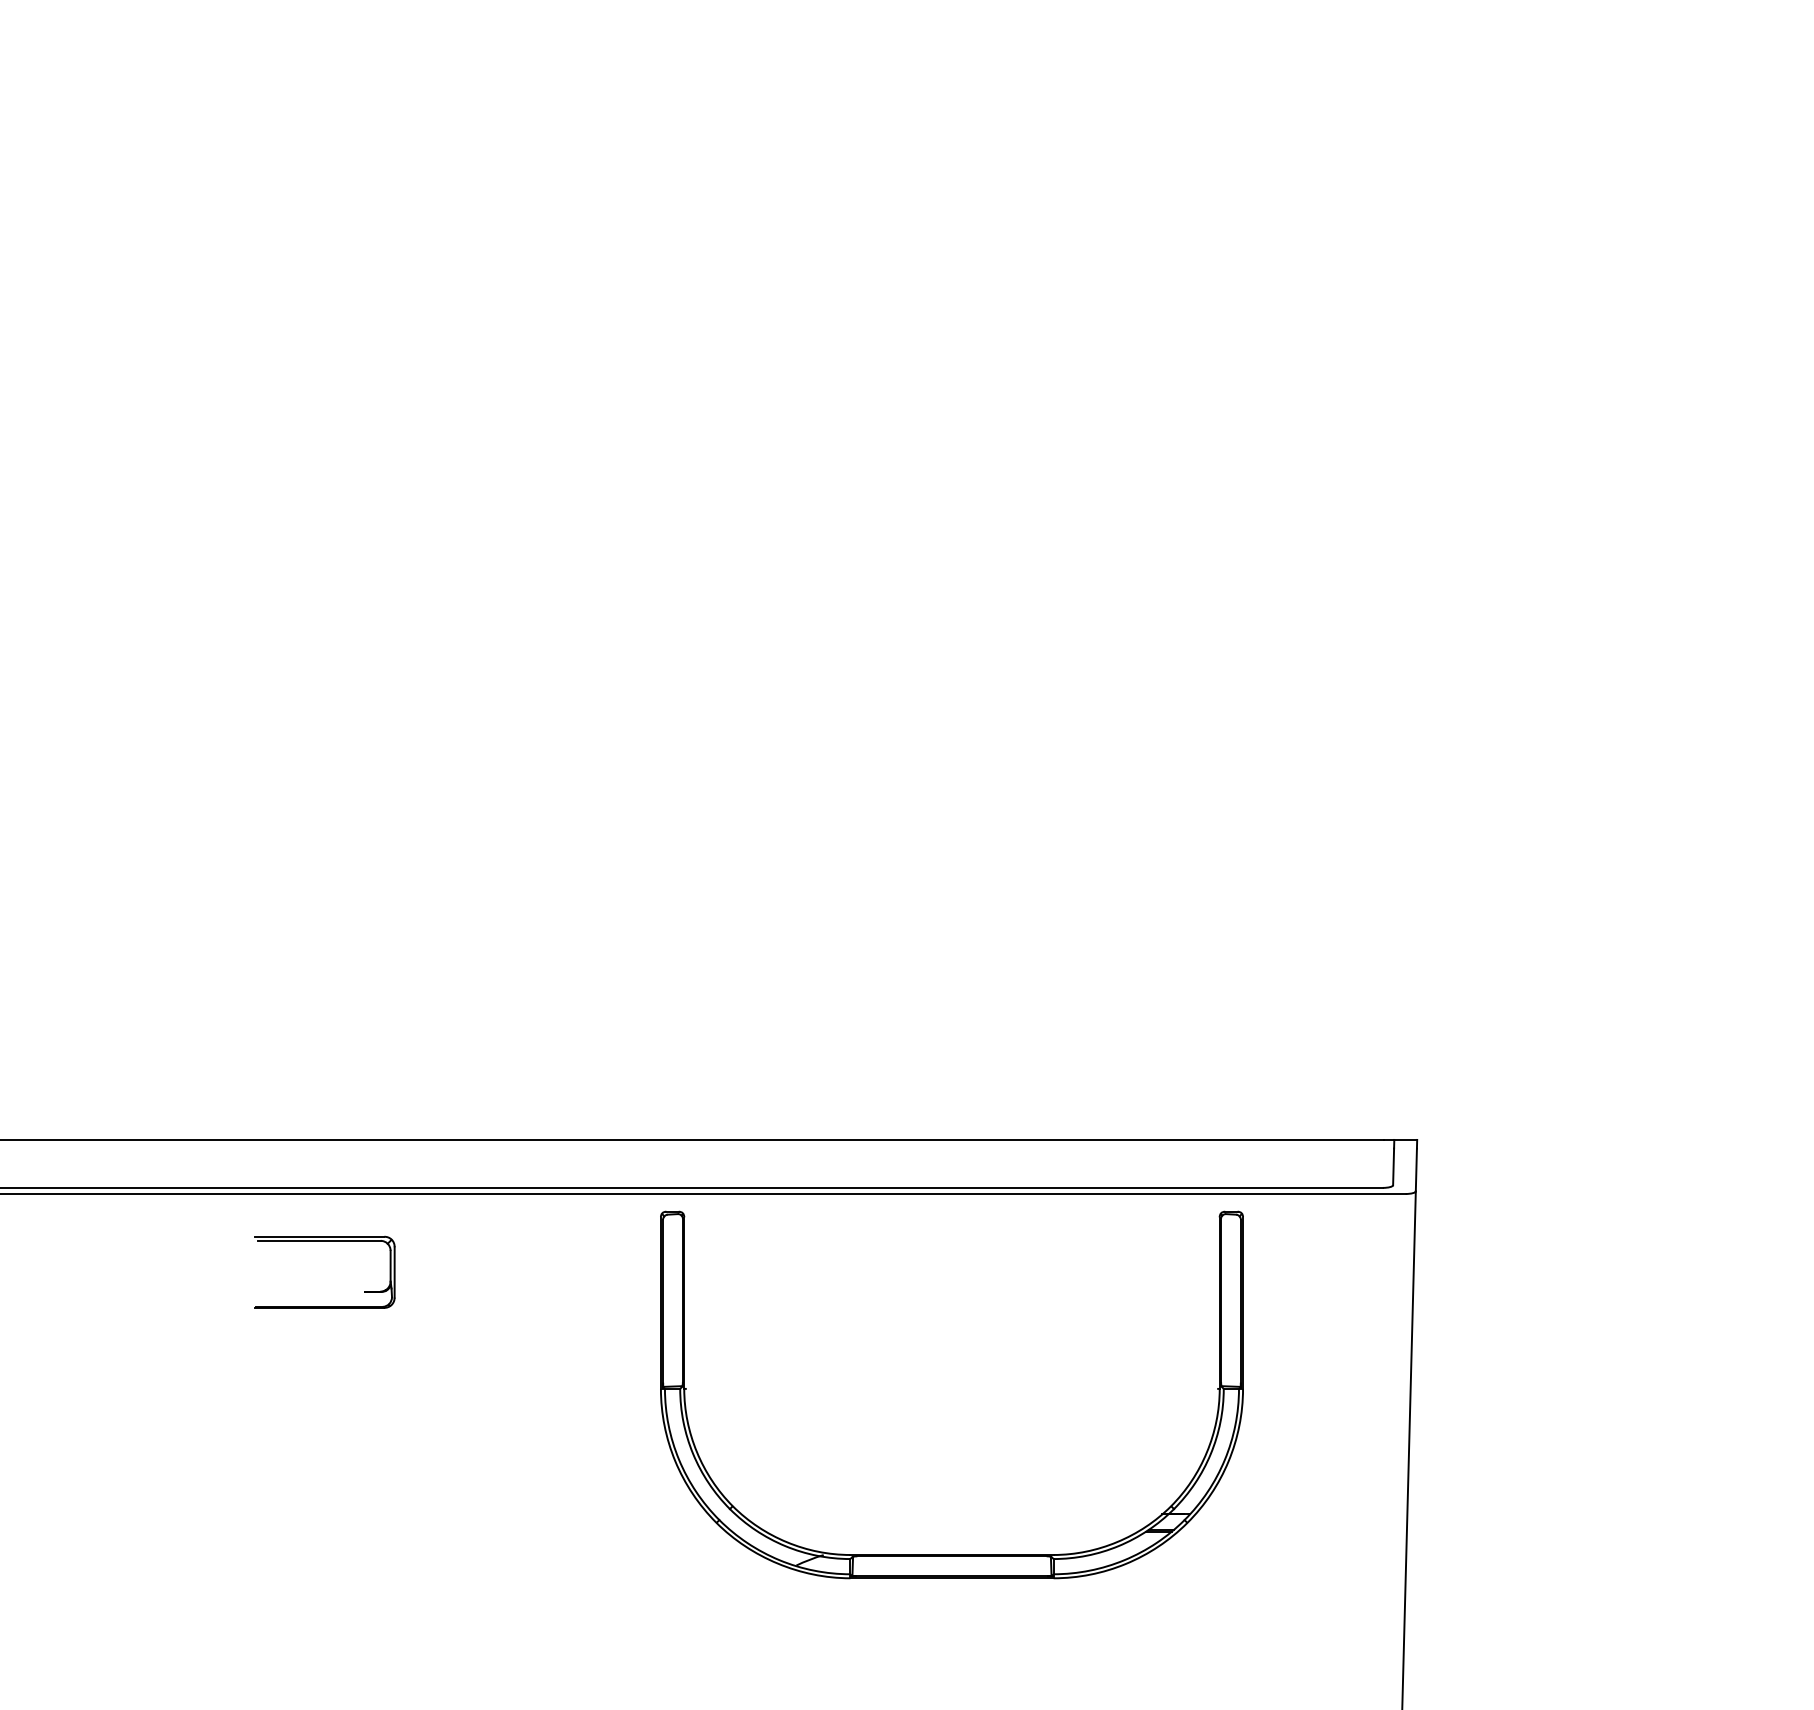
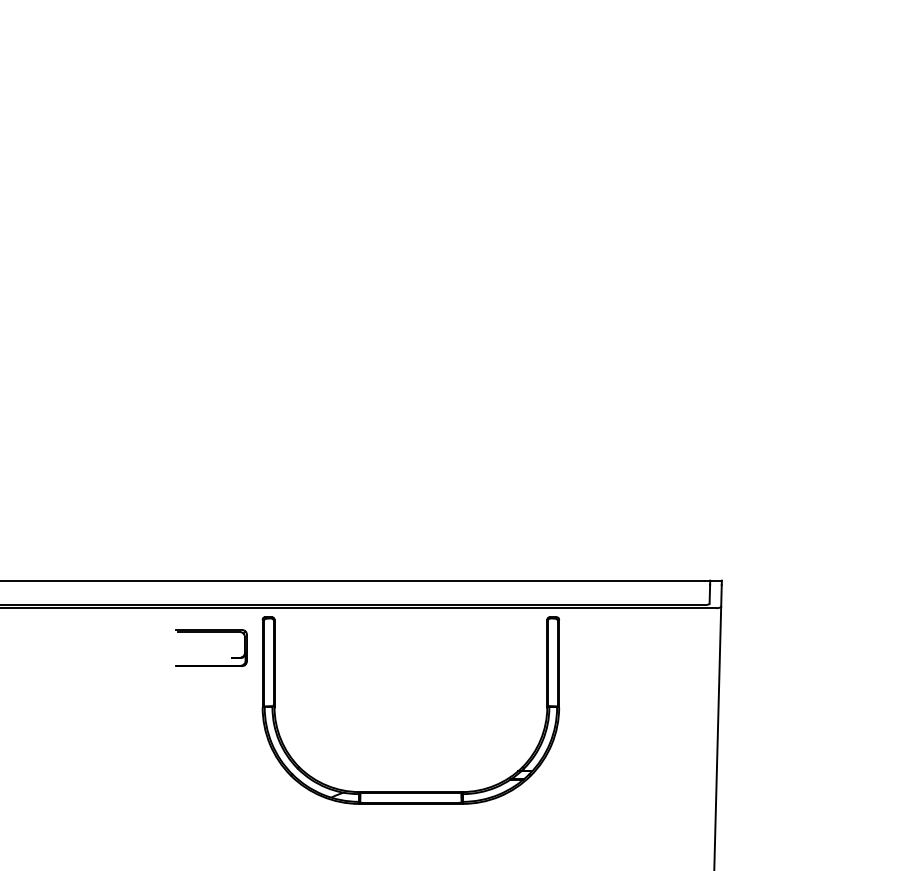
part: (324, 1241) -> (211, 632), moved
part: (951, 1553) -> (410, 791), moved

